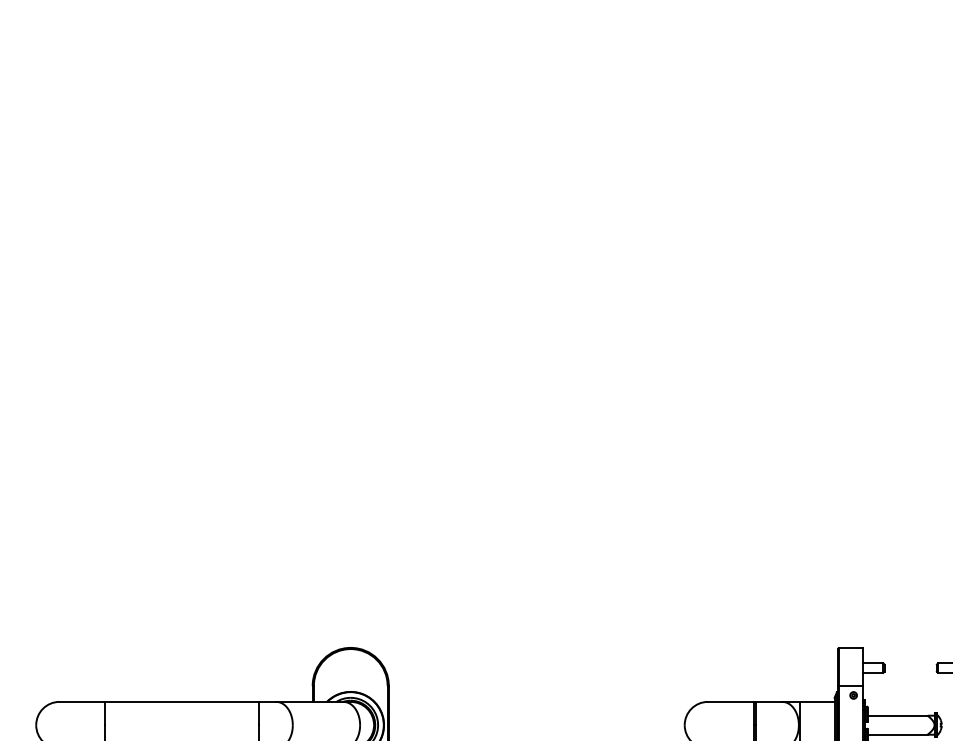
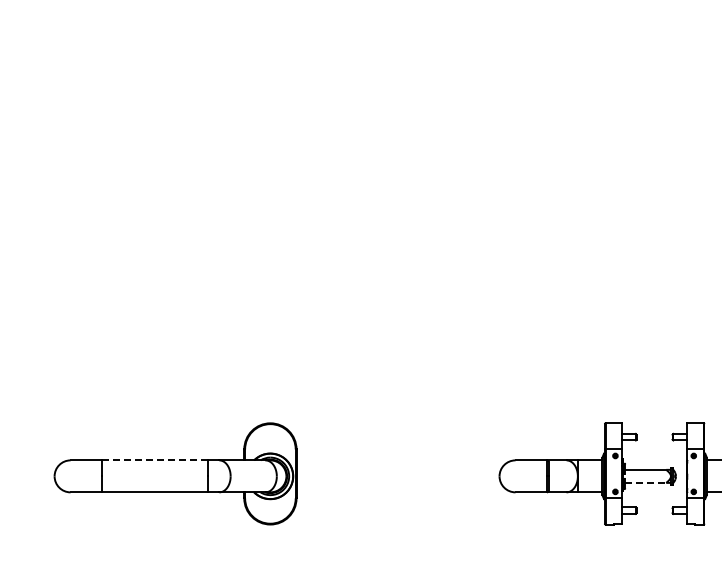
line: (181, 702) -> (154, 460), solid -> dashed
line: (897, 734) -> (645, 482), solid -> dashed

